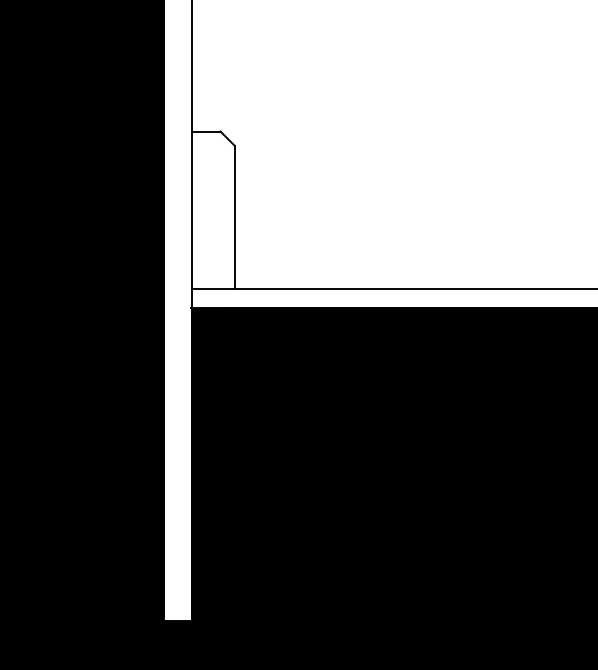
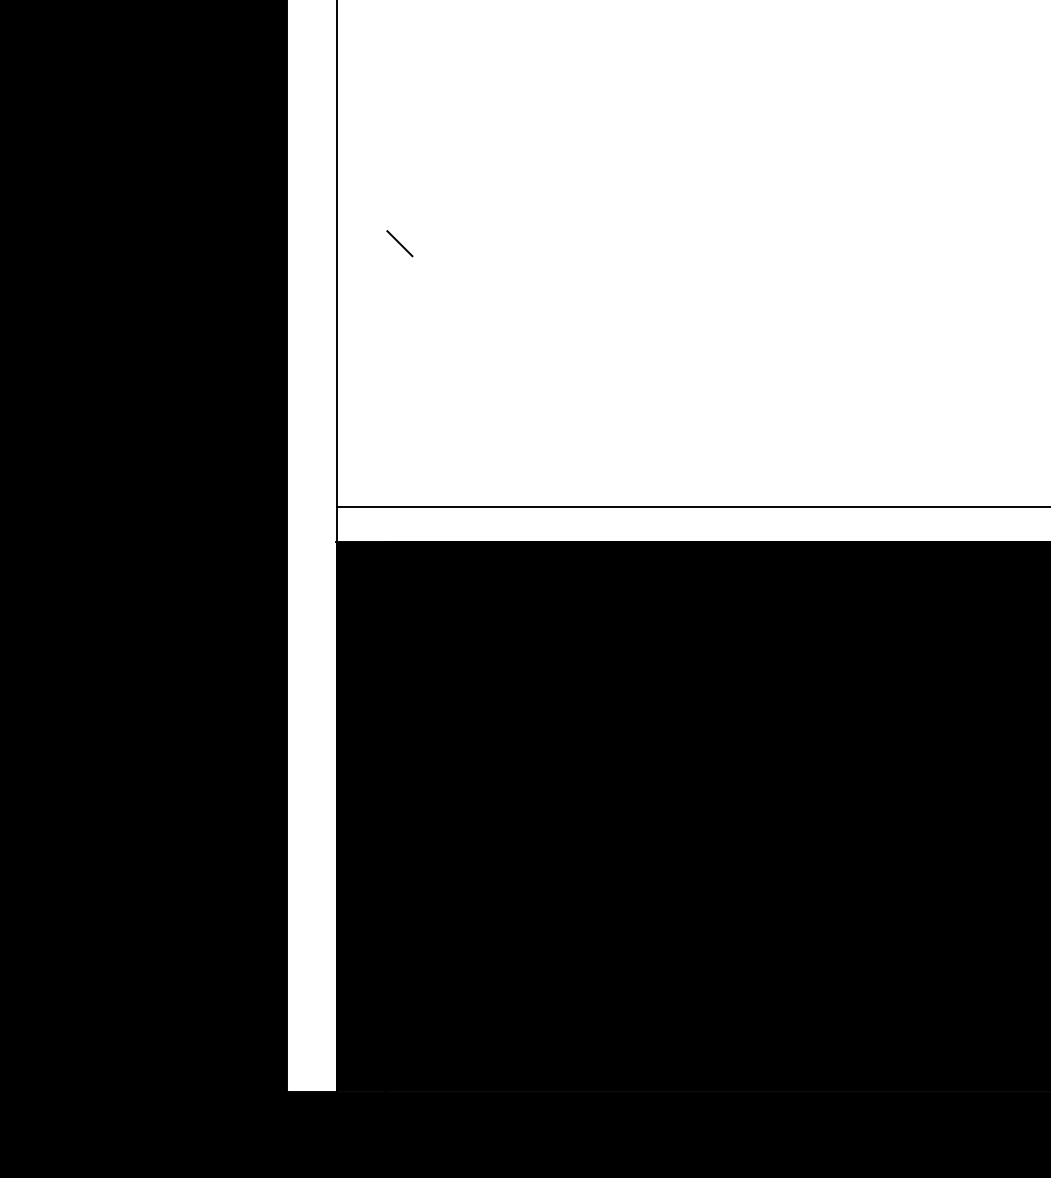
line: (206, 131) -> (362, 231), removed
line: (234, 216) -> (412, 380), removed

